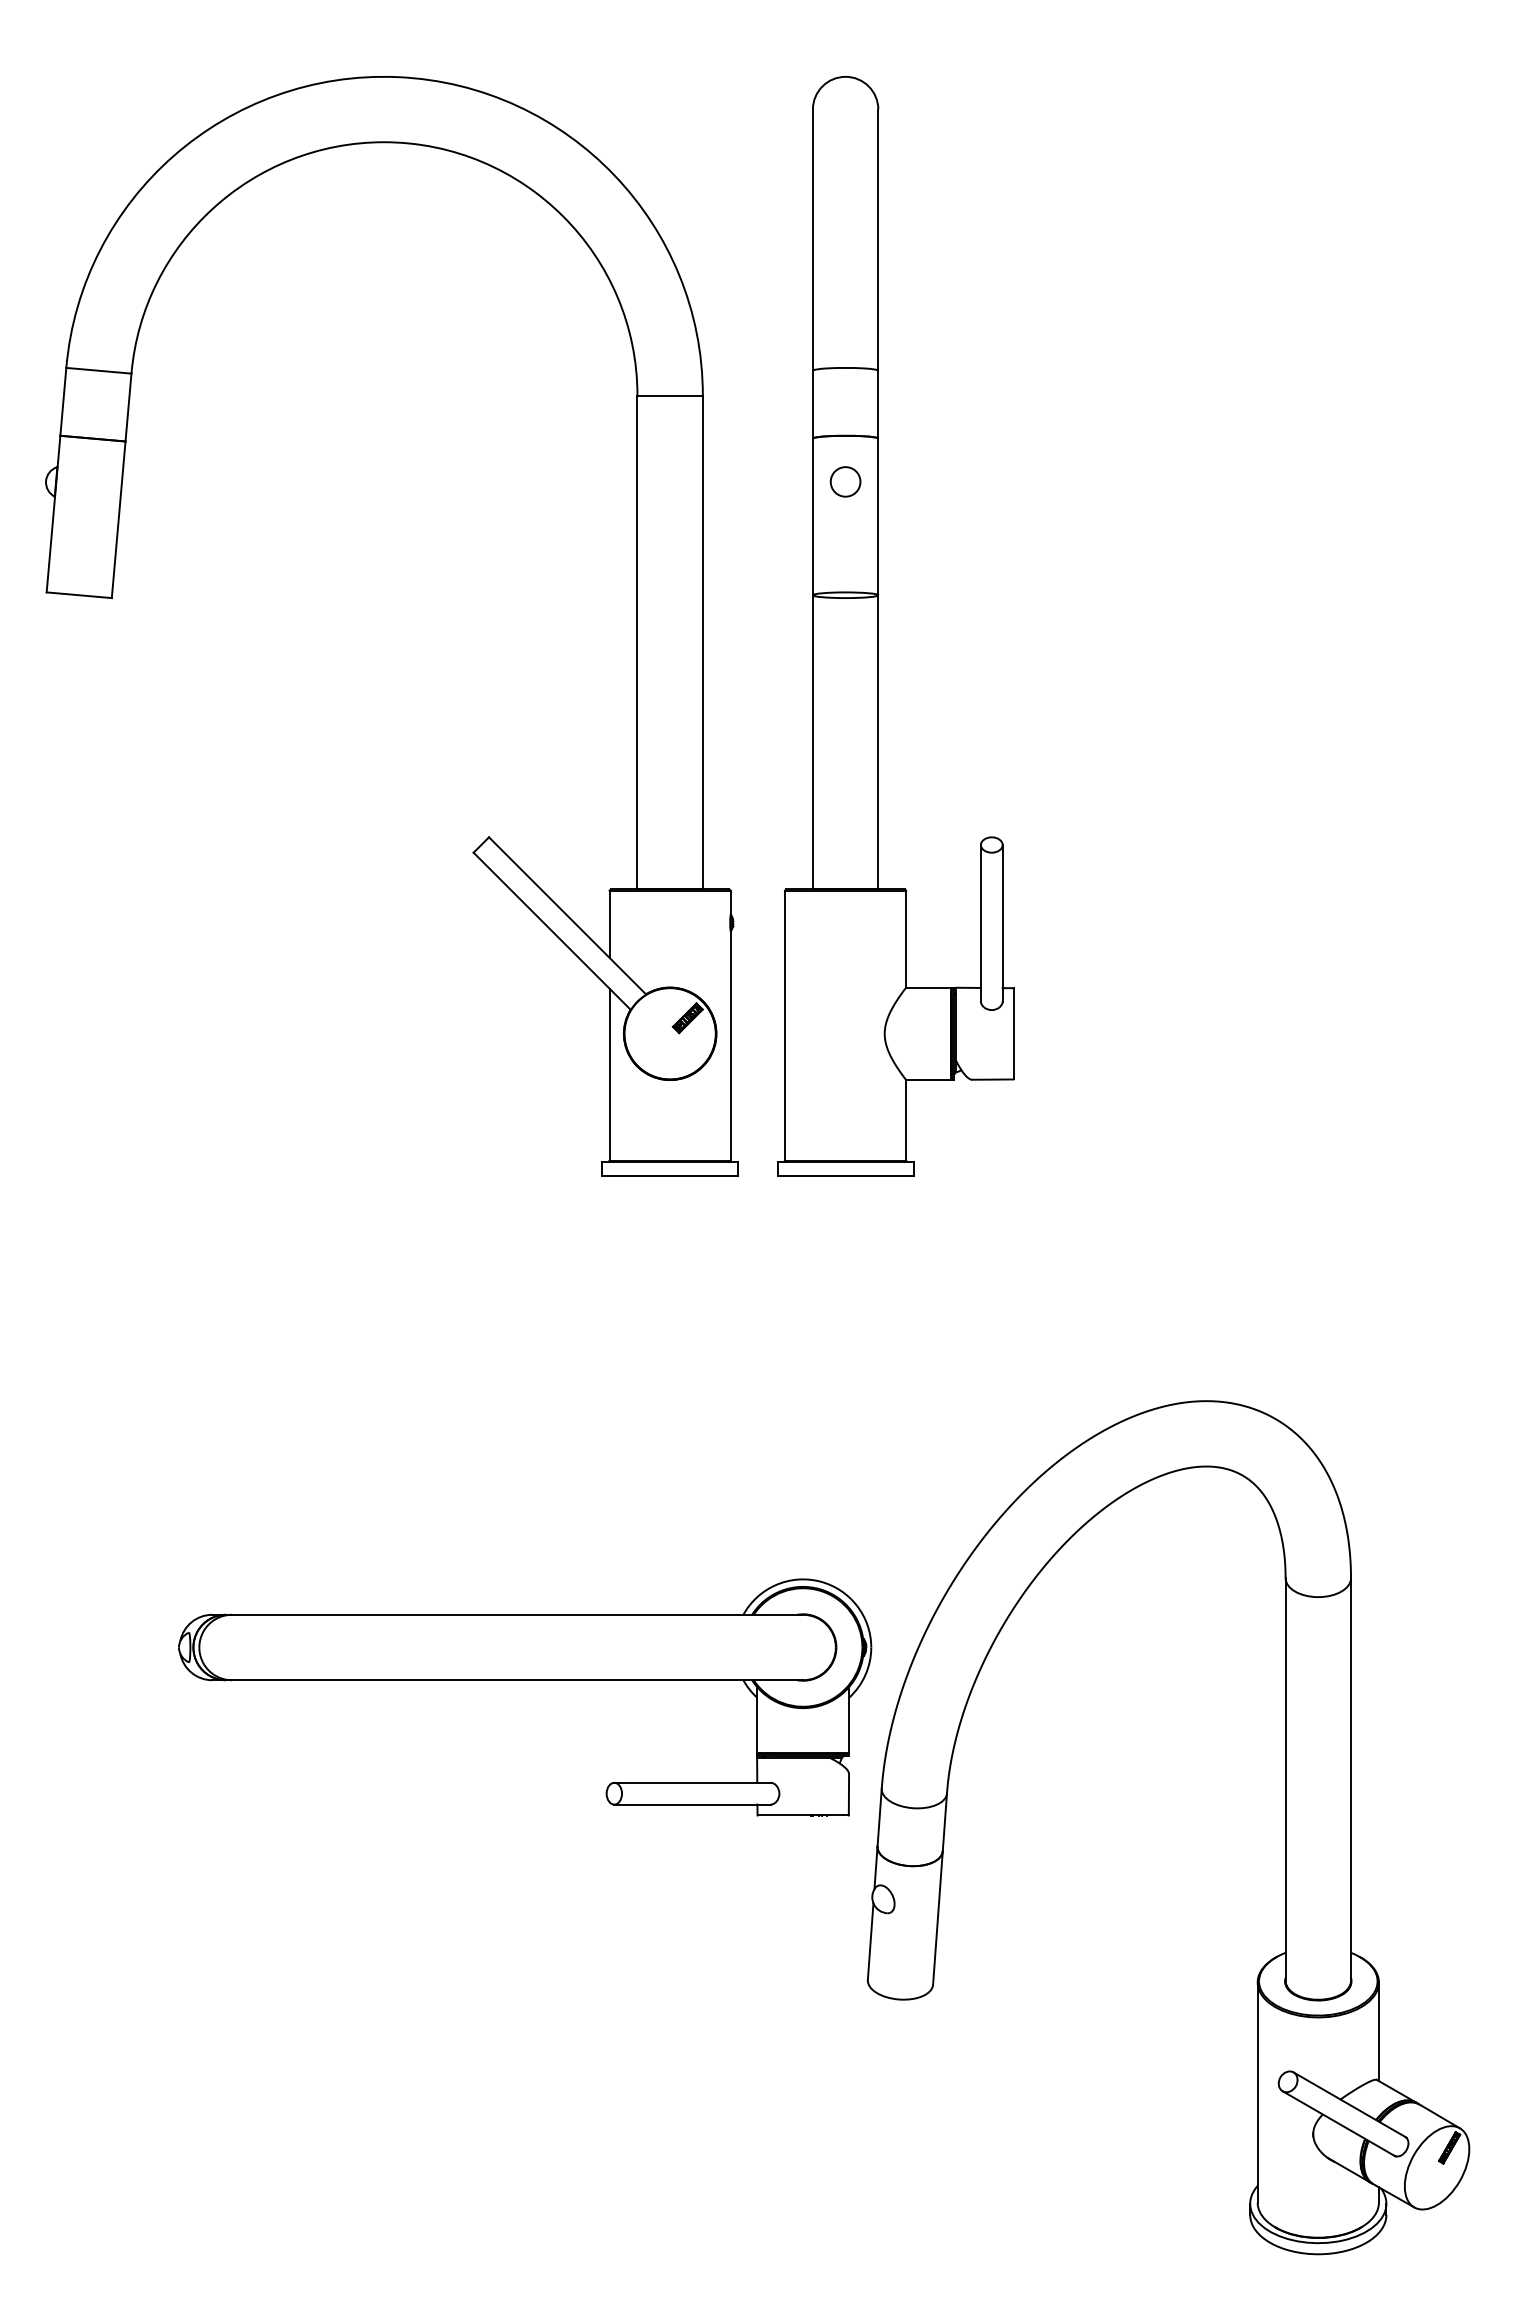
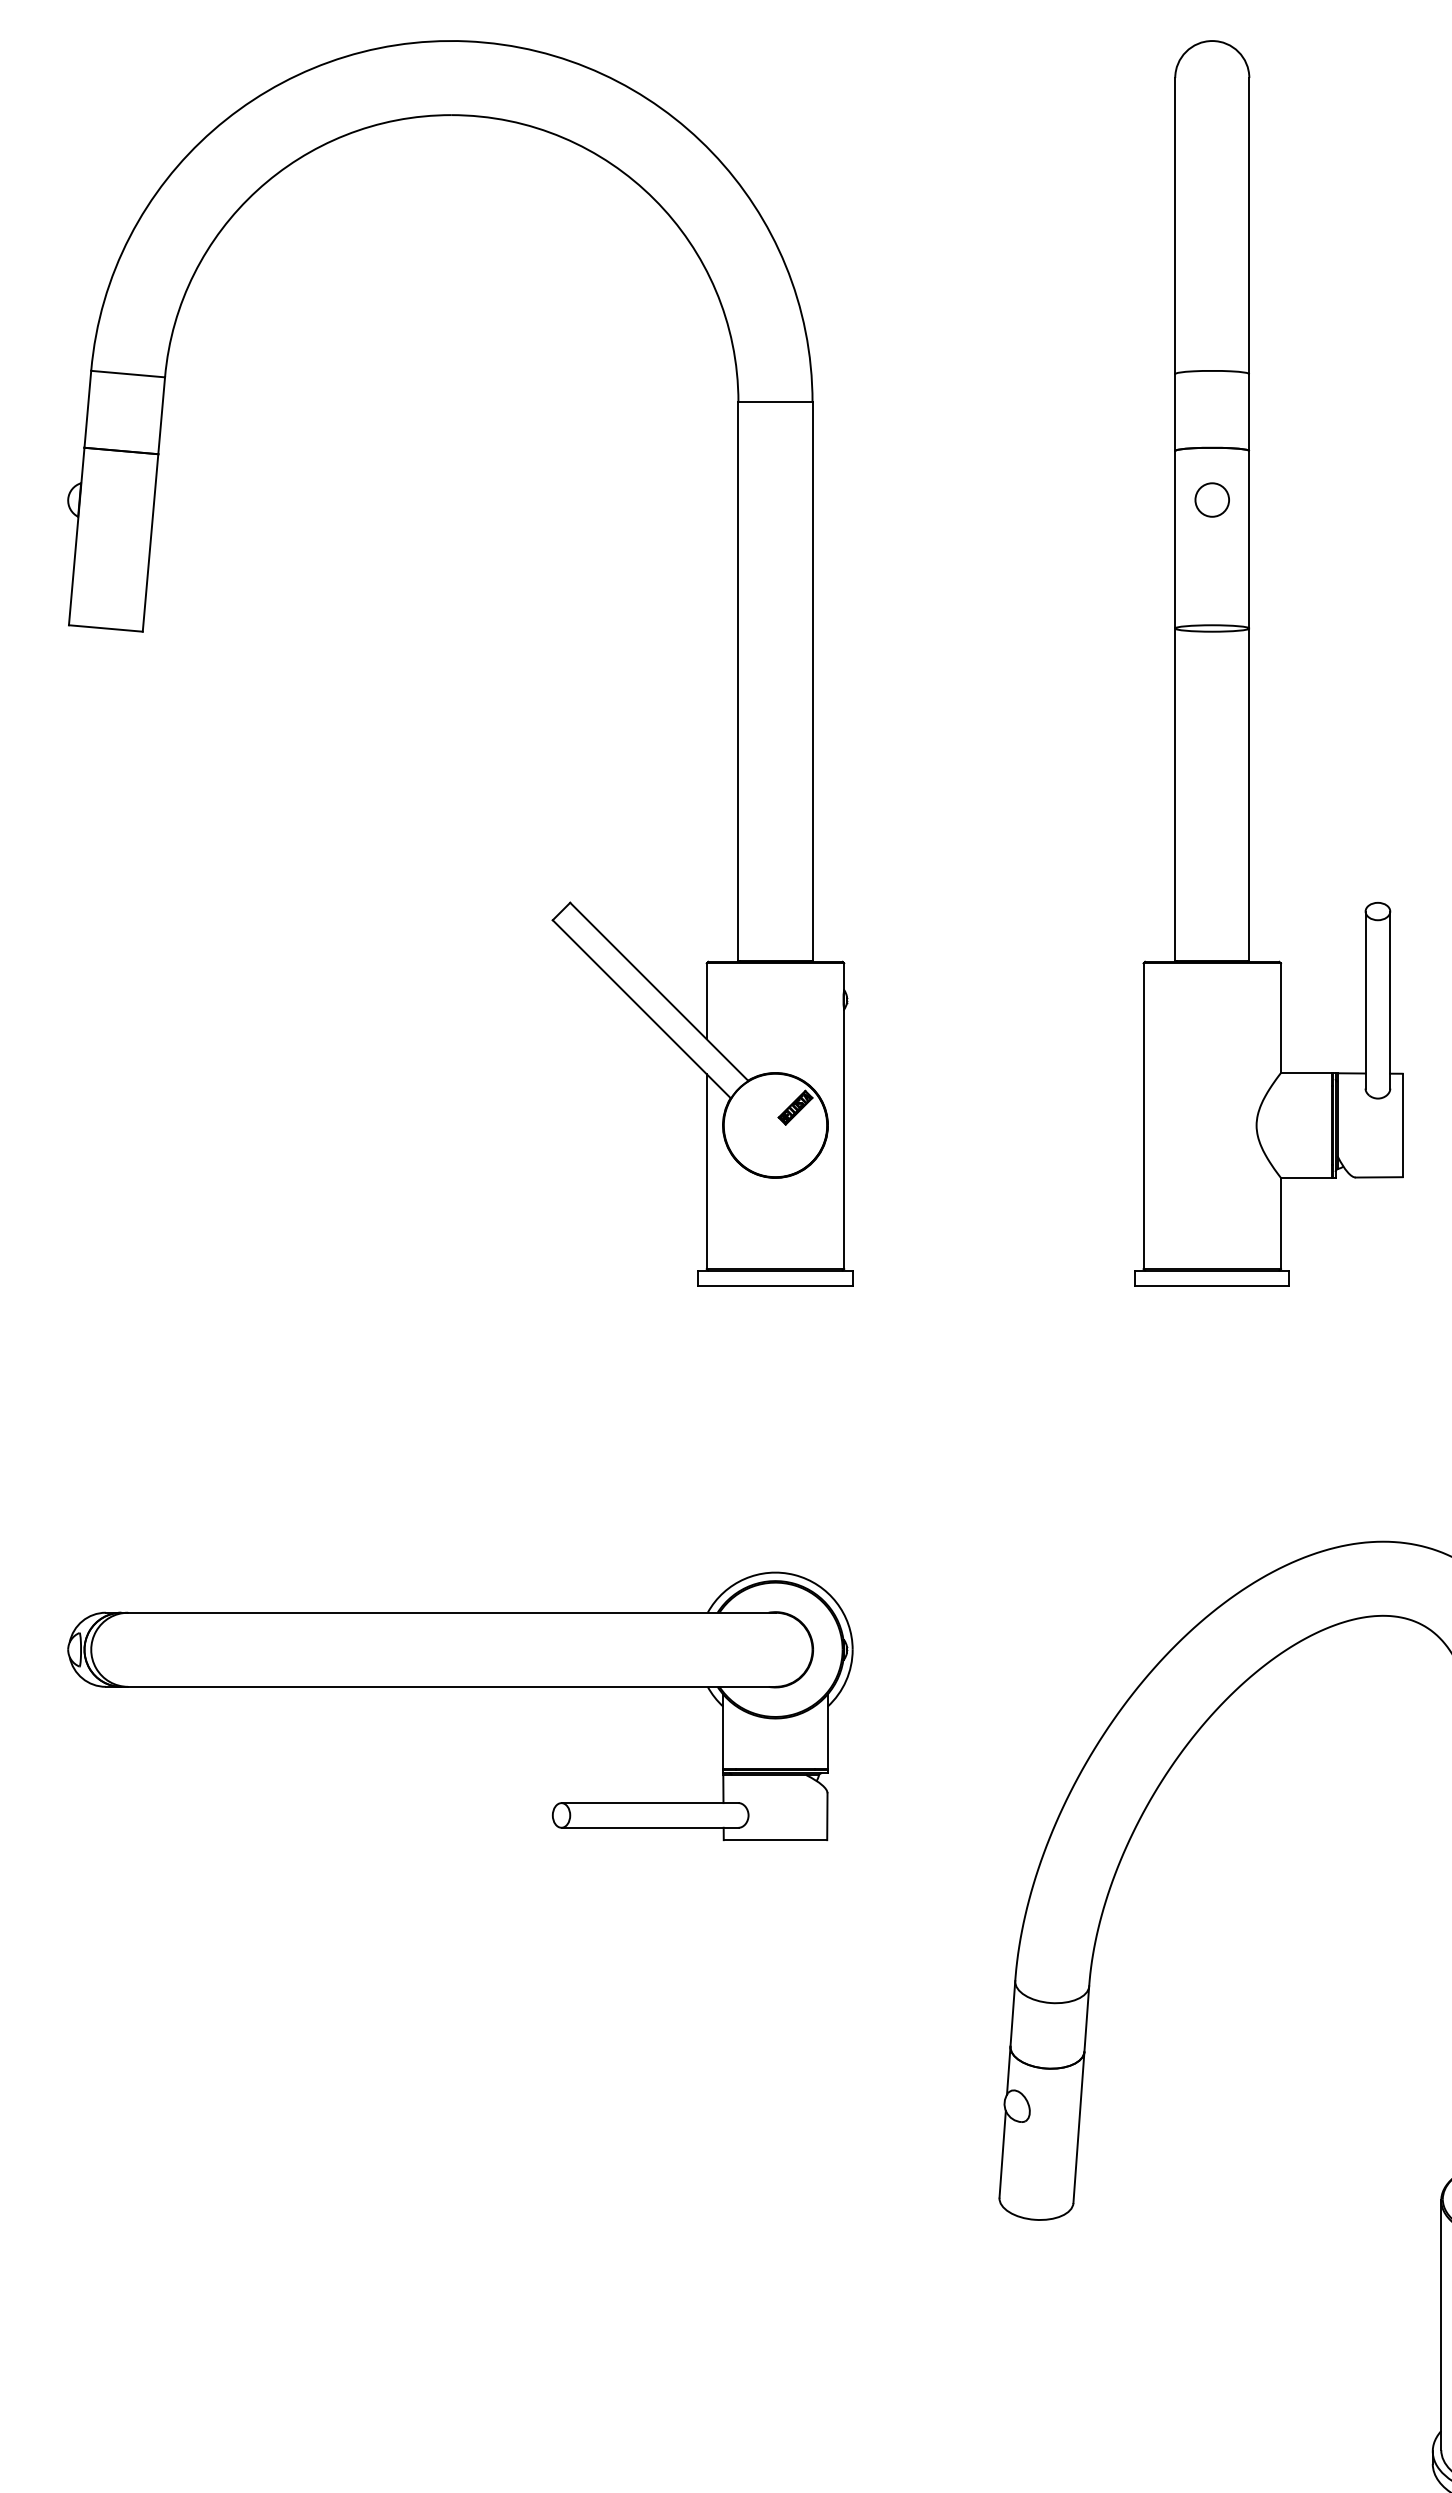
part: (878, 626) -> (1249, 663), moved
part: (525, 1680) -> (460, 1687), moved

